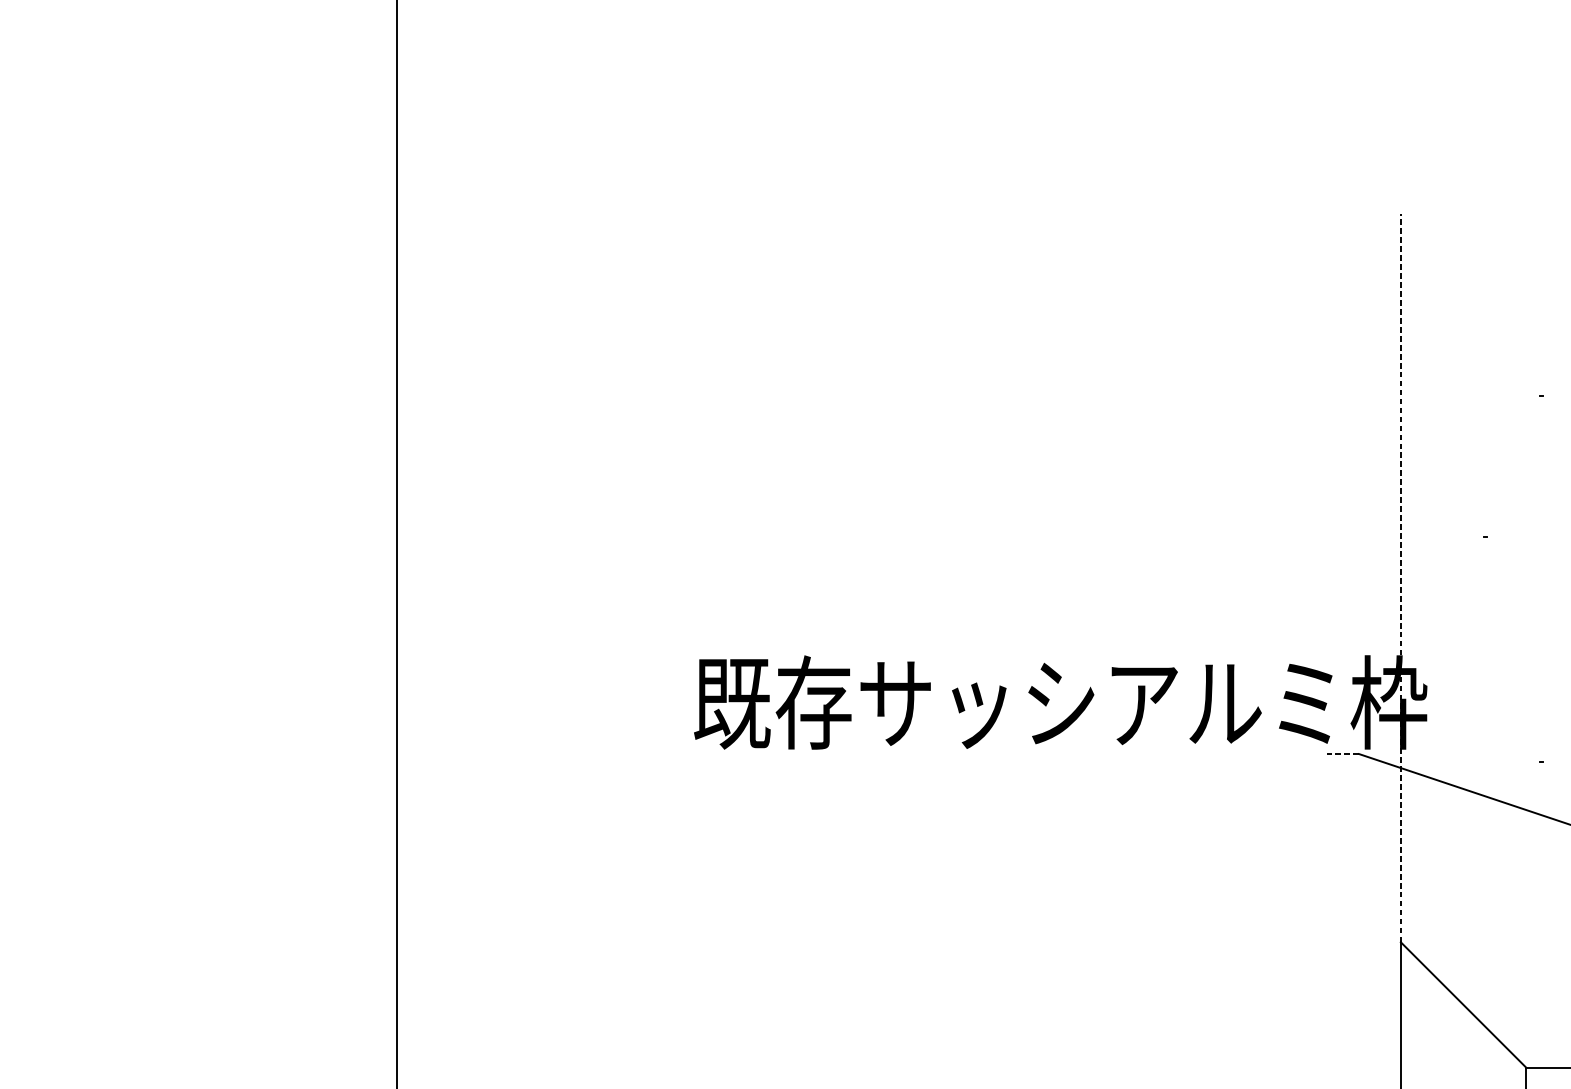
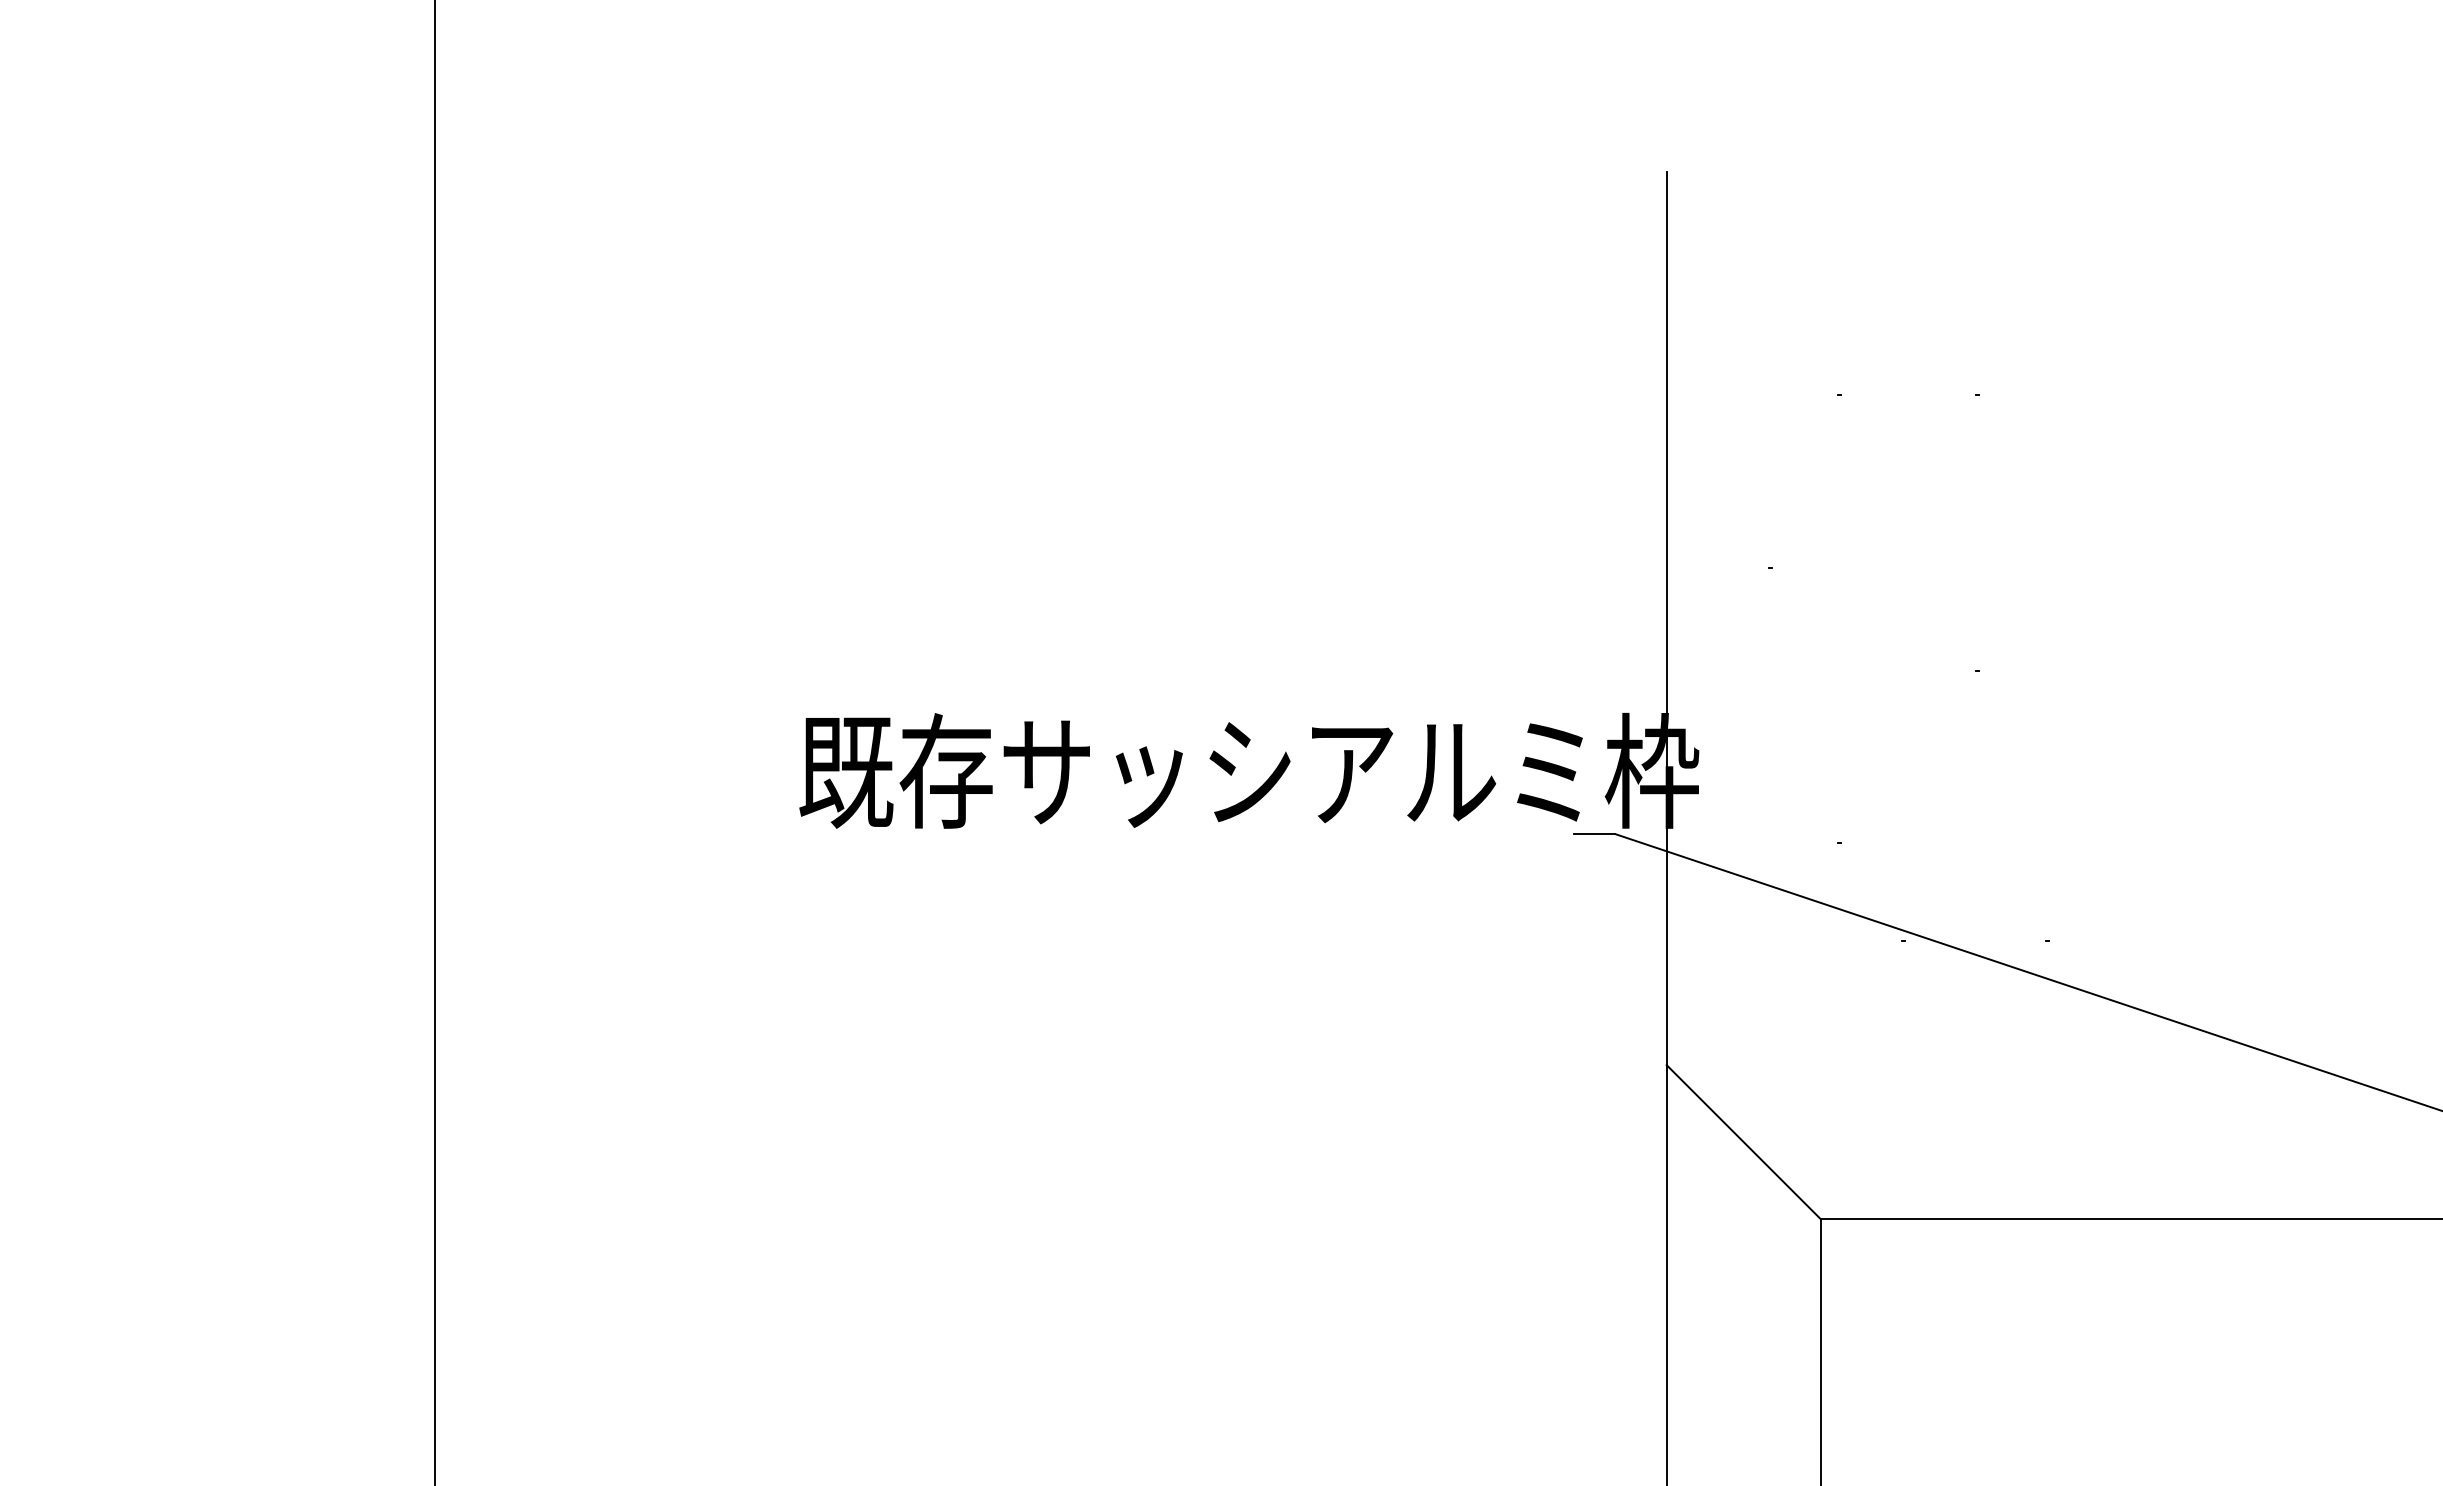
line: (1400, 578) -> (1666, 618), dashed -> solid
line: (1342, 754) -> (1594, 834), dashed -> solid

